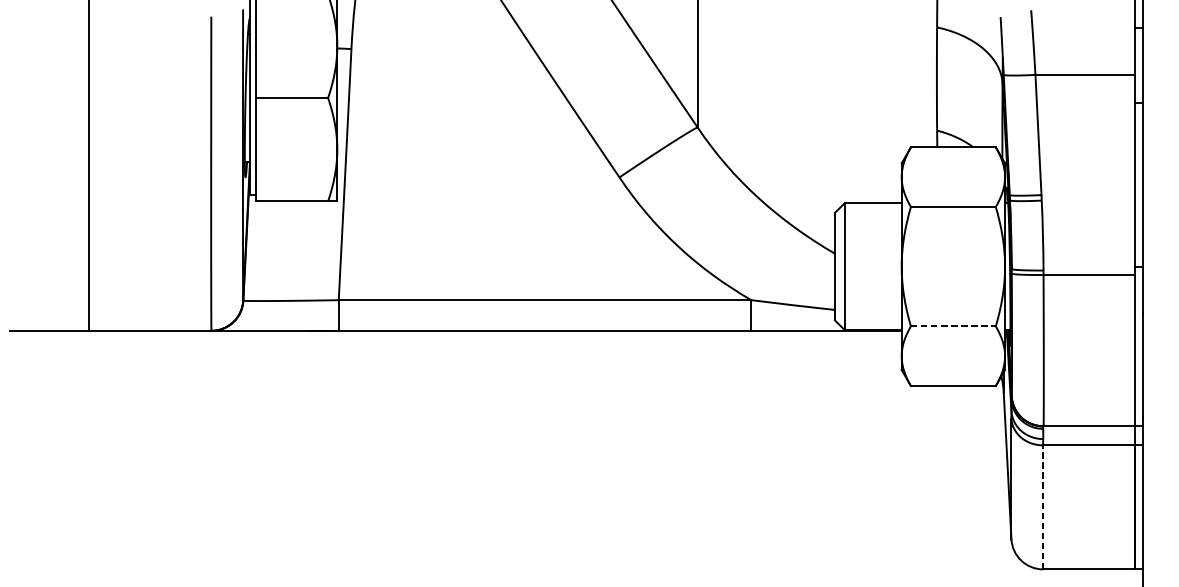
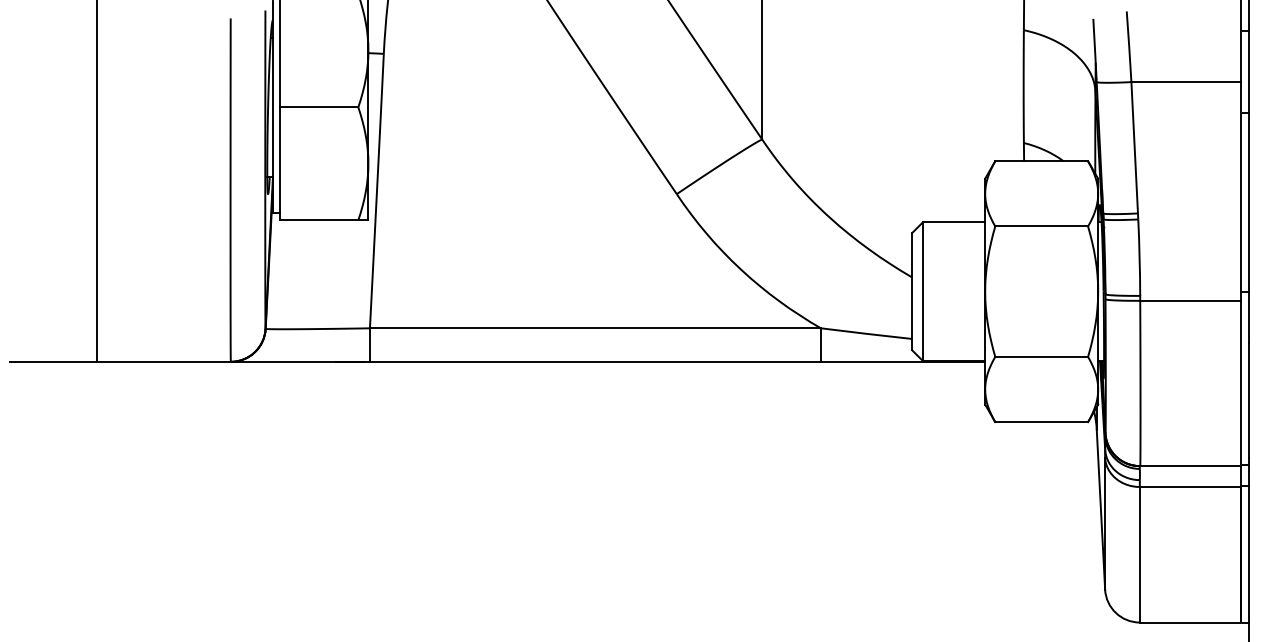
line: (954, 325) -> (1042, 356), dashed -> solid
line: (1042, 507) -> (1139, 554), dashed -> solid

